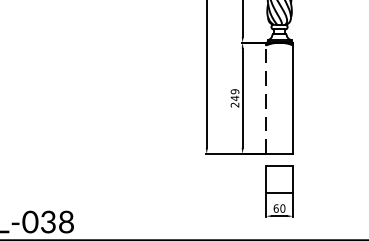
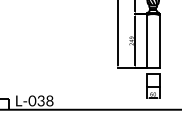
line: (265, 99) -> (146, 41), dashed -> solid

